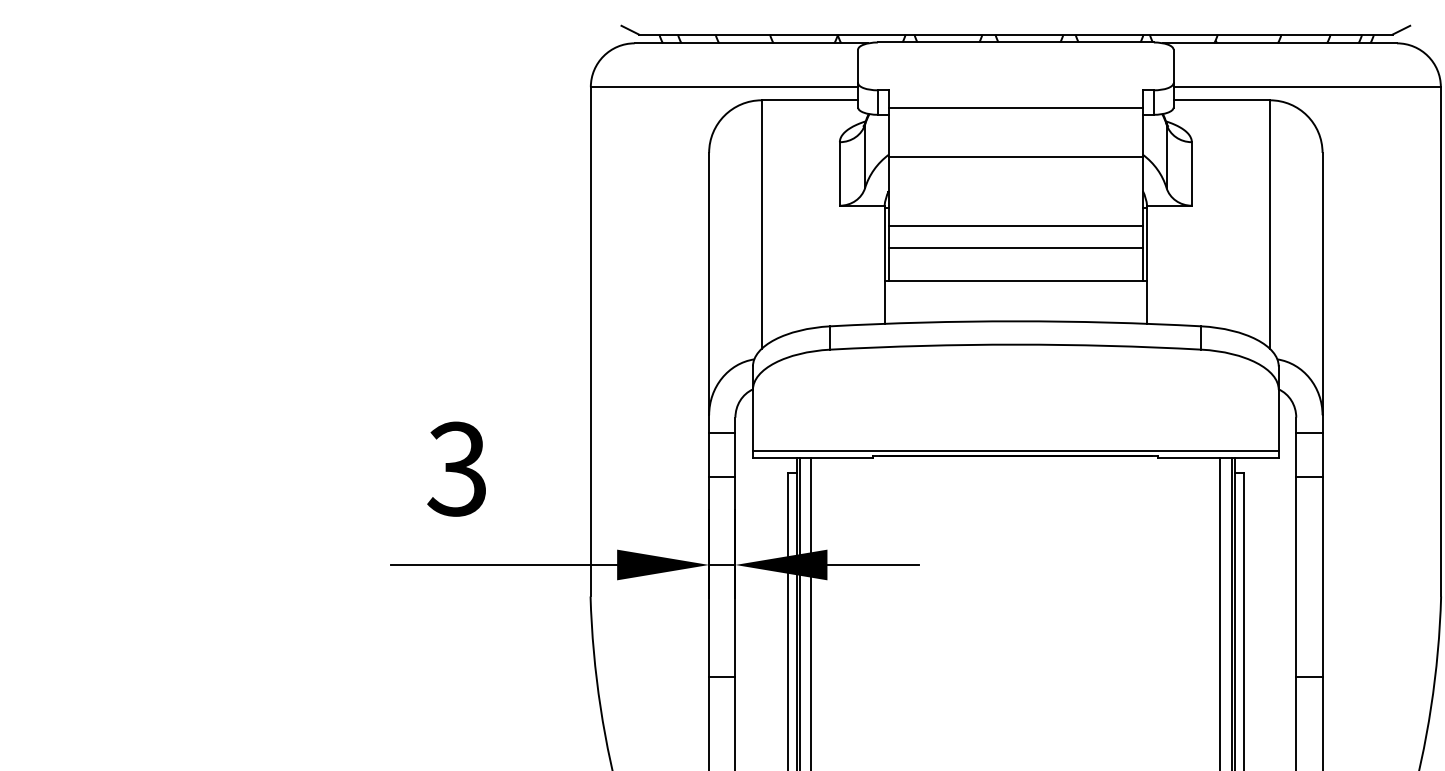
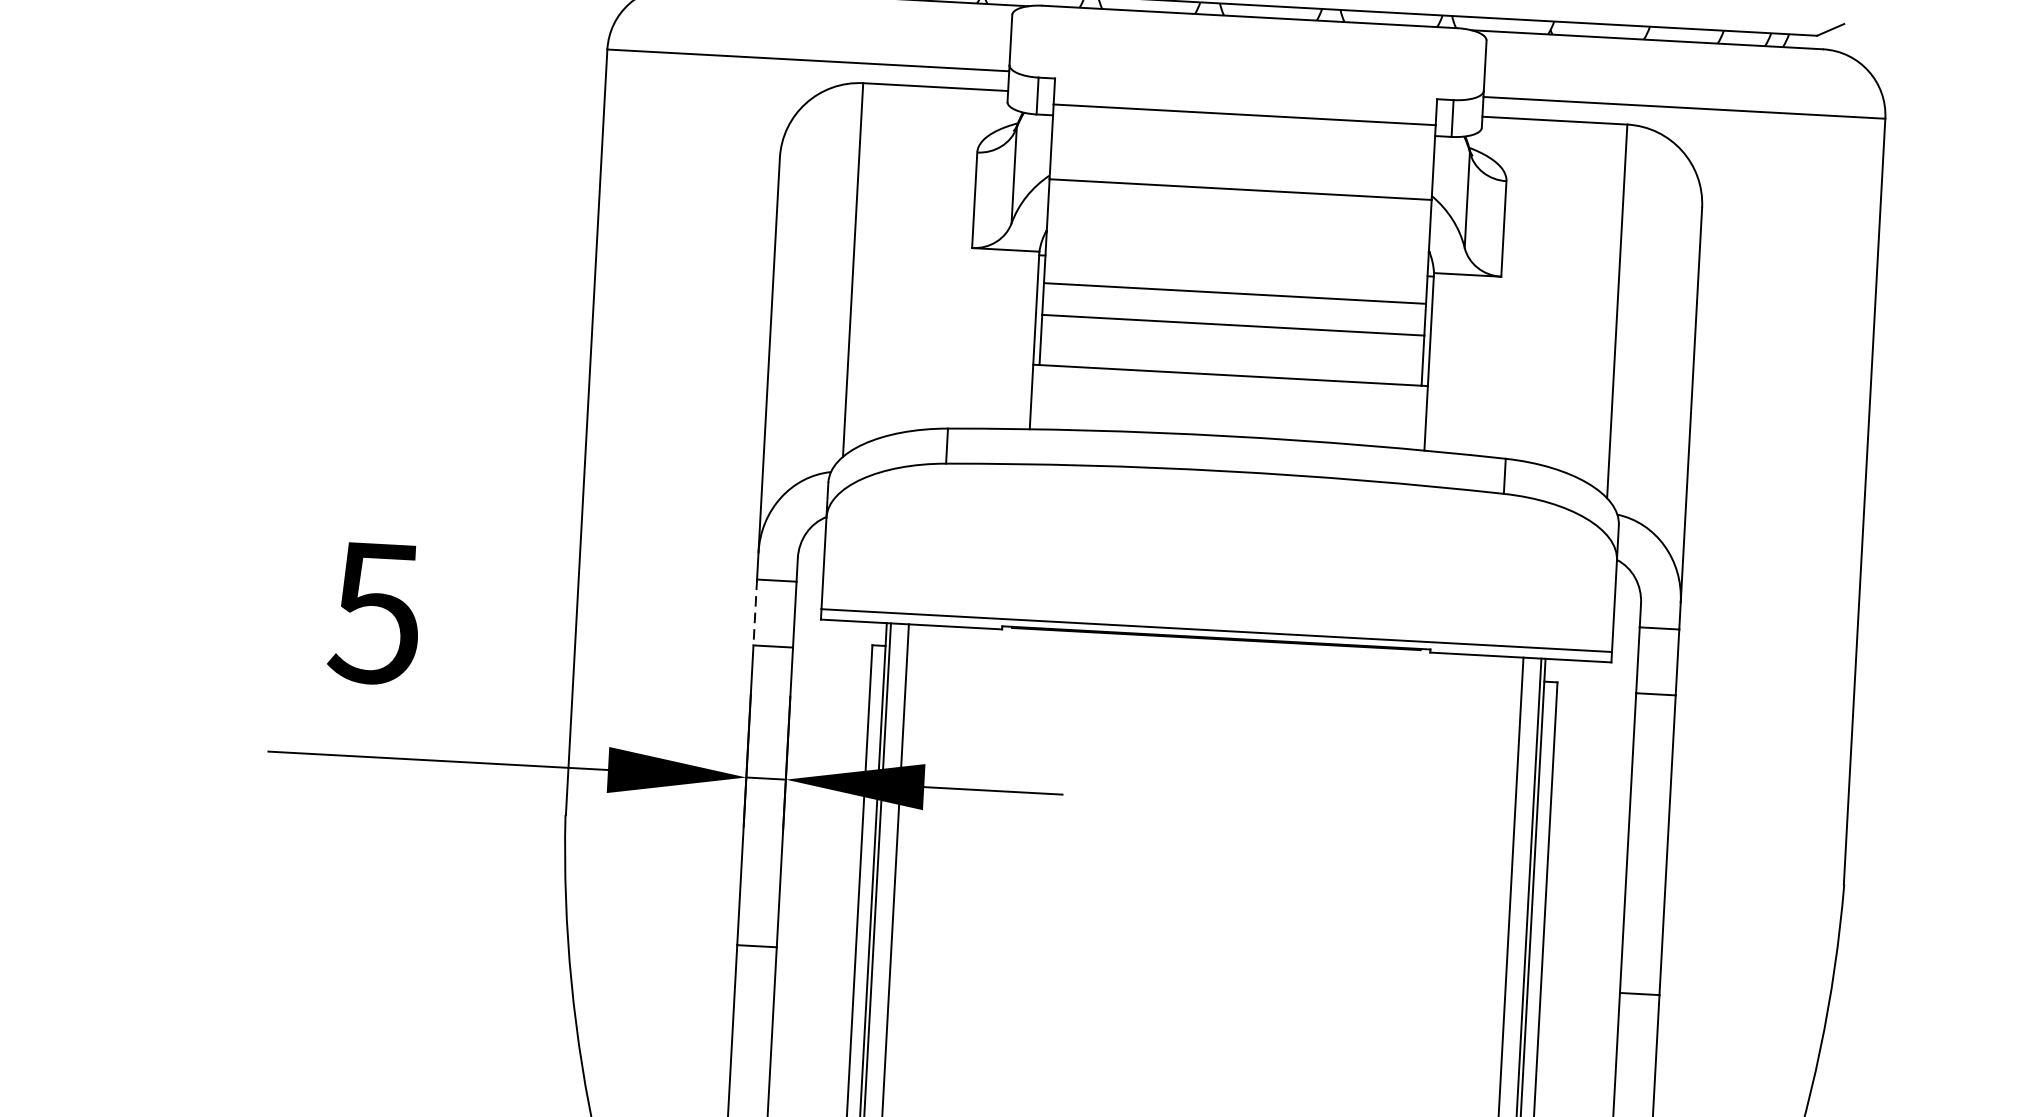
line: (709, 455) -> (755, 612), solid -> dashed
text: (456, 468) -> (374, 611), 3 -> 5

